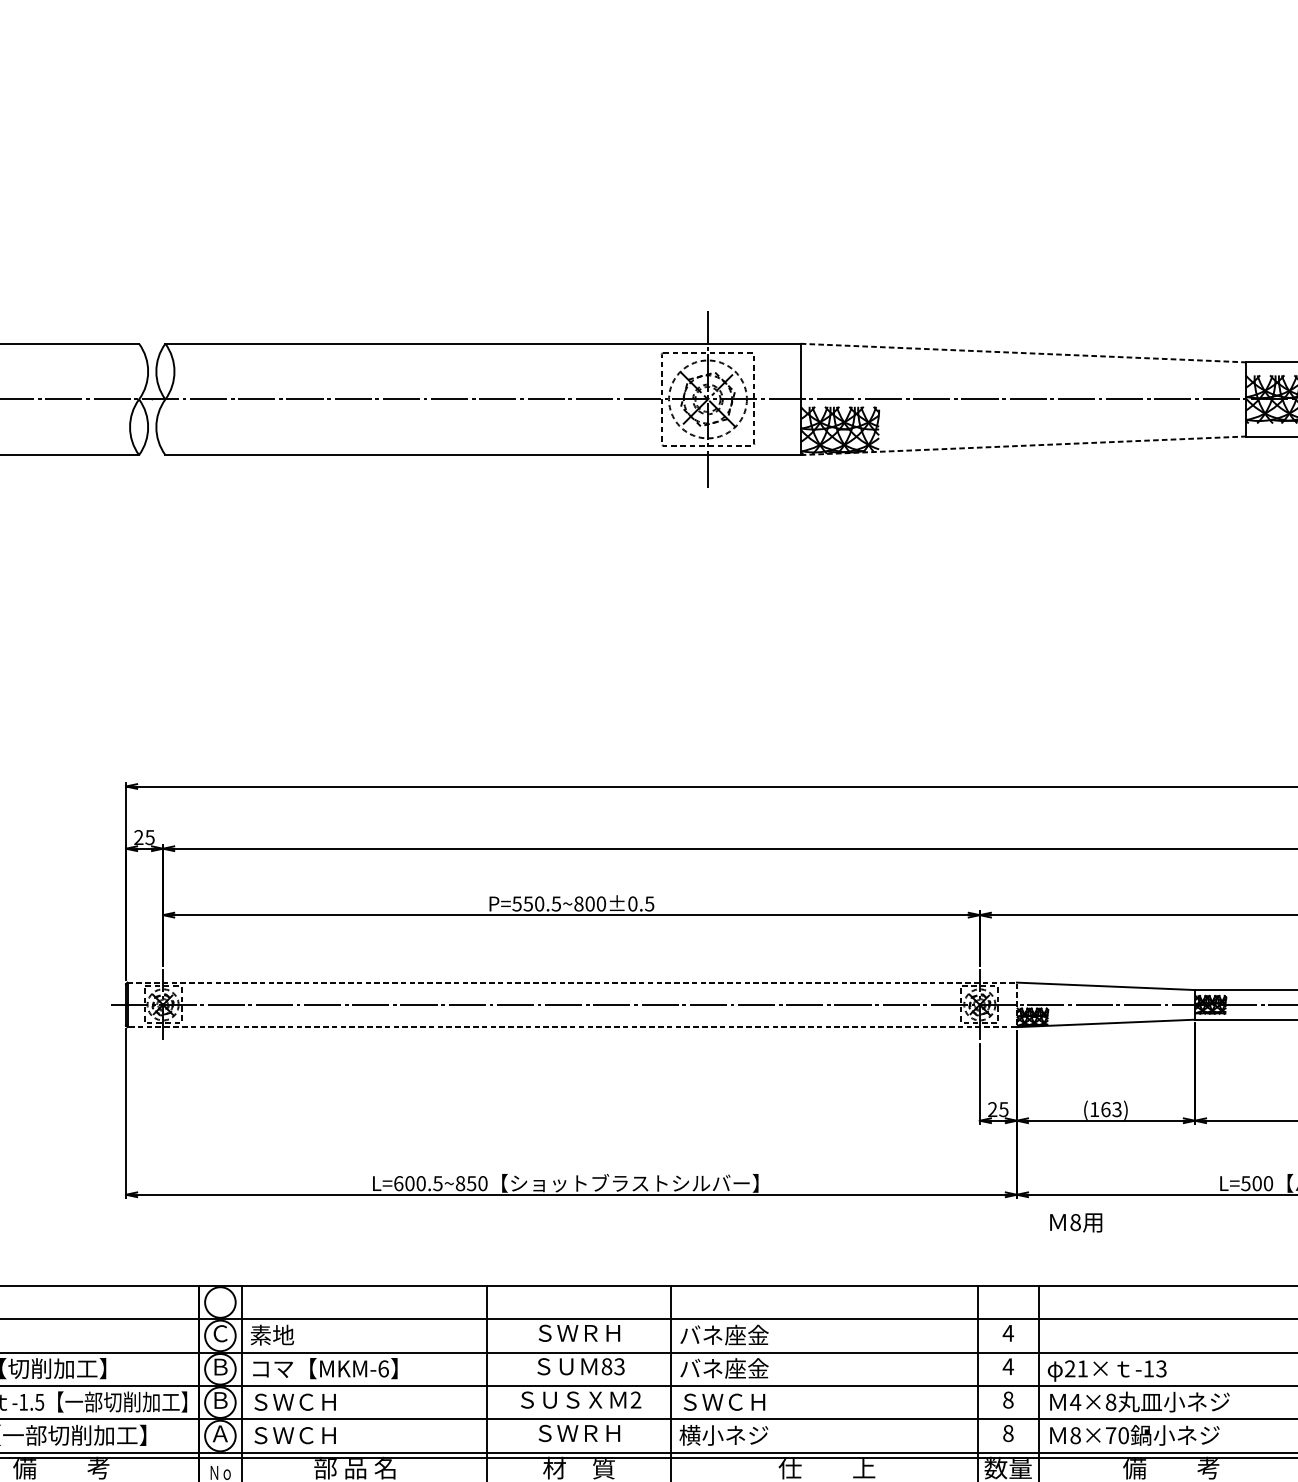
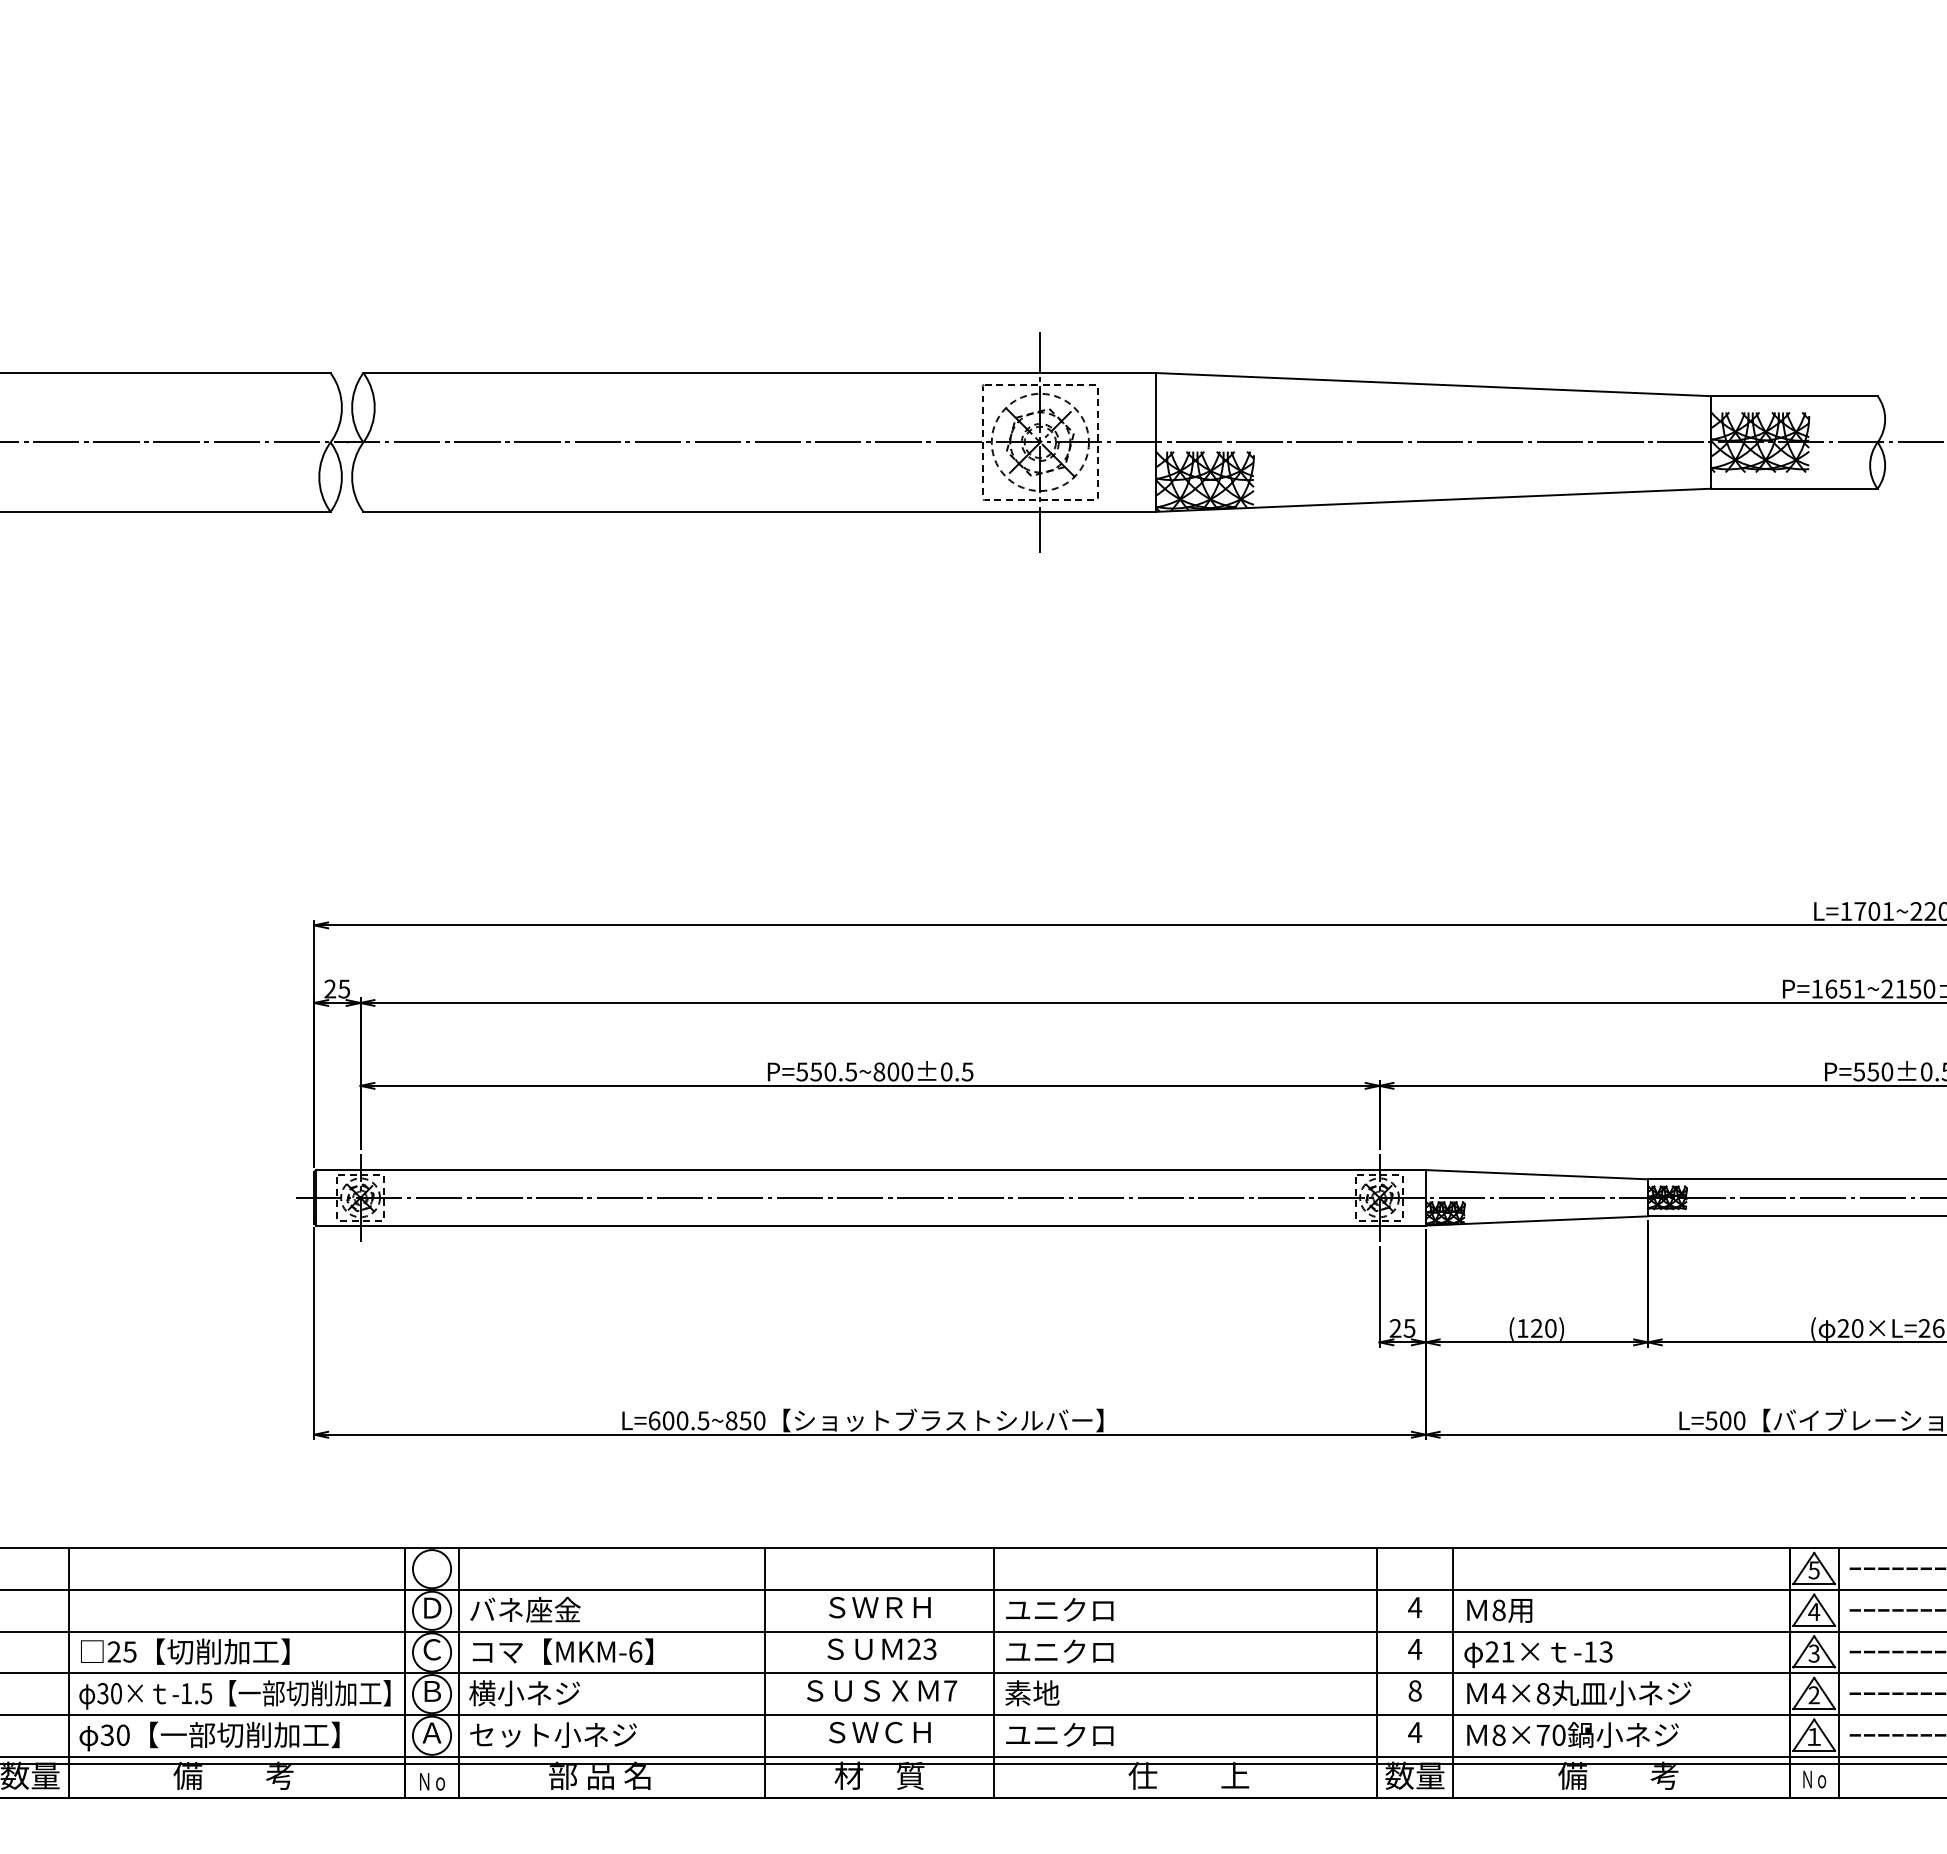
line: (1023, 352) -> (1433, 384), dashed -> solid
line: (1023, 445) -> (1433, 500), dashed -> solid
line: (1016, 1004) -> (1425, 1197), dashed -> solid
text: (1111, 1109) -> (1543, 1328), (163) -> (120)
text: (1075, 1222) -> (1499, 1610), moved
text: (220, 1333) -> (432, 1607), Ｃ -> Ｄ
text: (294, 1334) -> (524, 1609), 素地 -> バネ座金
text: (724, 1334) -> (1061, 1609), バネ座金 -> ユニクロ
text: (219, 1366) -> (431, 1649), Ｂ -> Ｃ
text: (606, 1366) -> (913, 1649), 83 -> 23
text: (724, 1368) -> (1061, 1651), バネ座金 -> ユニクロ
text: (635, 1399) -> (950, 1690), 2 -> 7
text: (294, 1402) -> (524, 1693), ＳＷＣＨ -> 横小ネジ
text: (722, 1402) -> (1058, 1693), ＳＷＣＨ -> 素地
text: (590, 1433) -> (893, 1732), ＳＷＲＨ -> ＳＷＣＨ
text: (1008, 1433) -> (1415, 1732), 8 -> 4
text: (317, 1435) -> (553, 1734), ＳＷＣＨ -> セット小ネジ
text: (723, 1435) -> (1059, 1734), 横小ネジ -> ユニクロ

